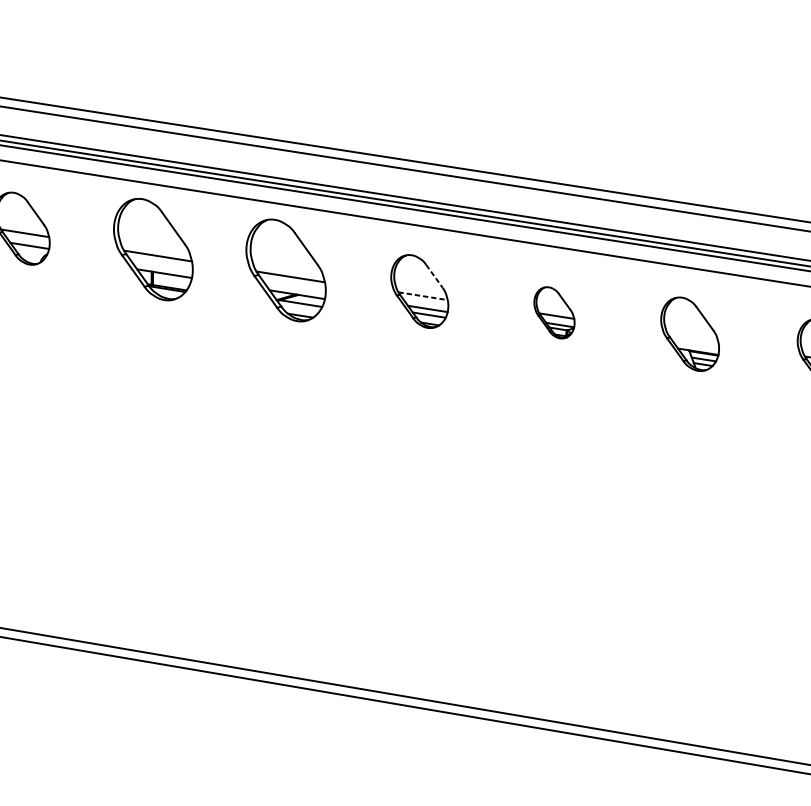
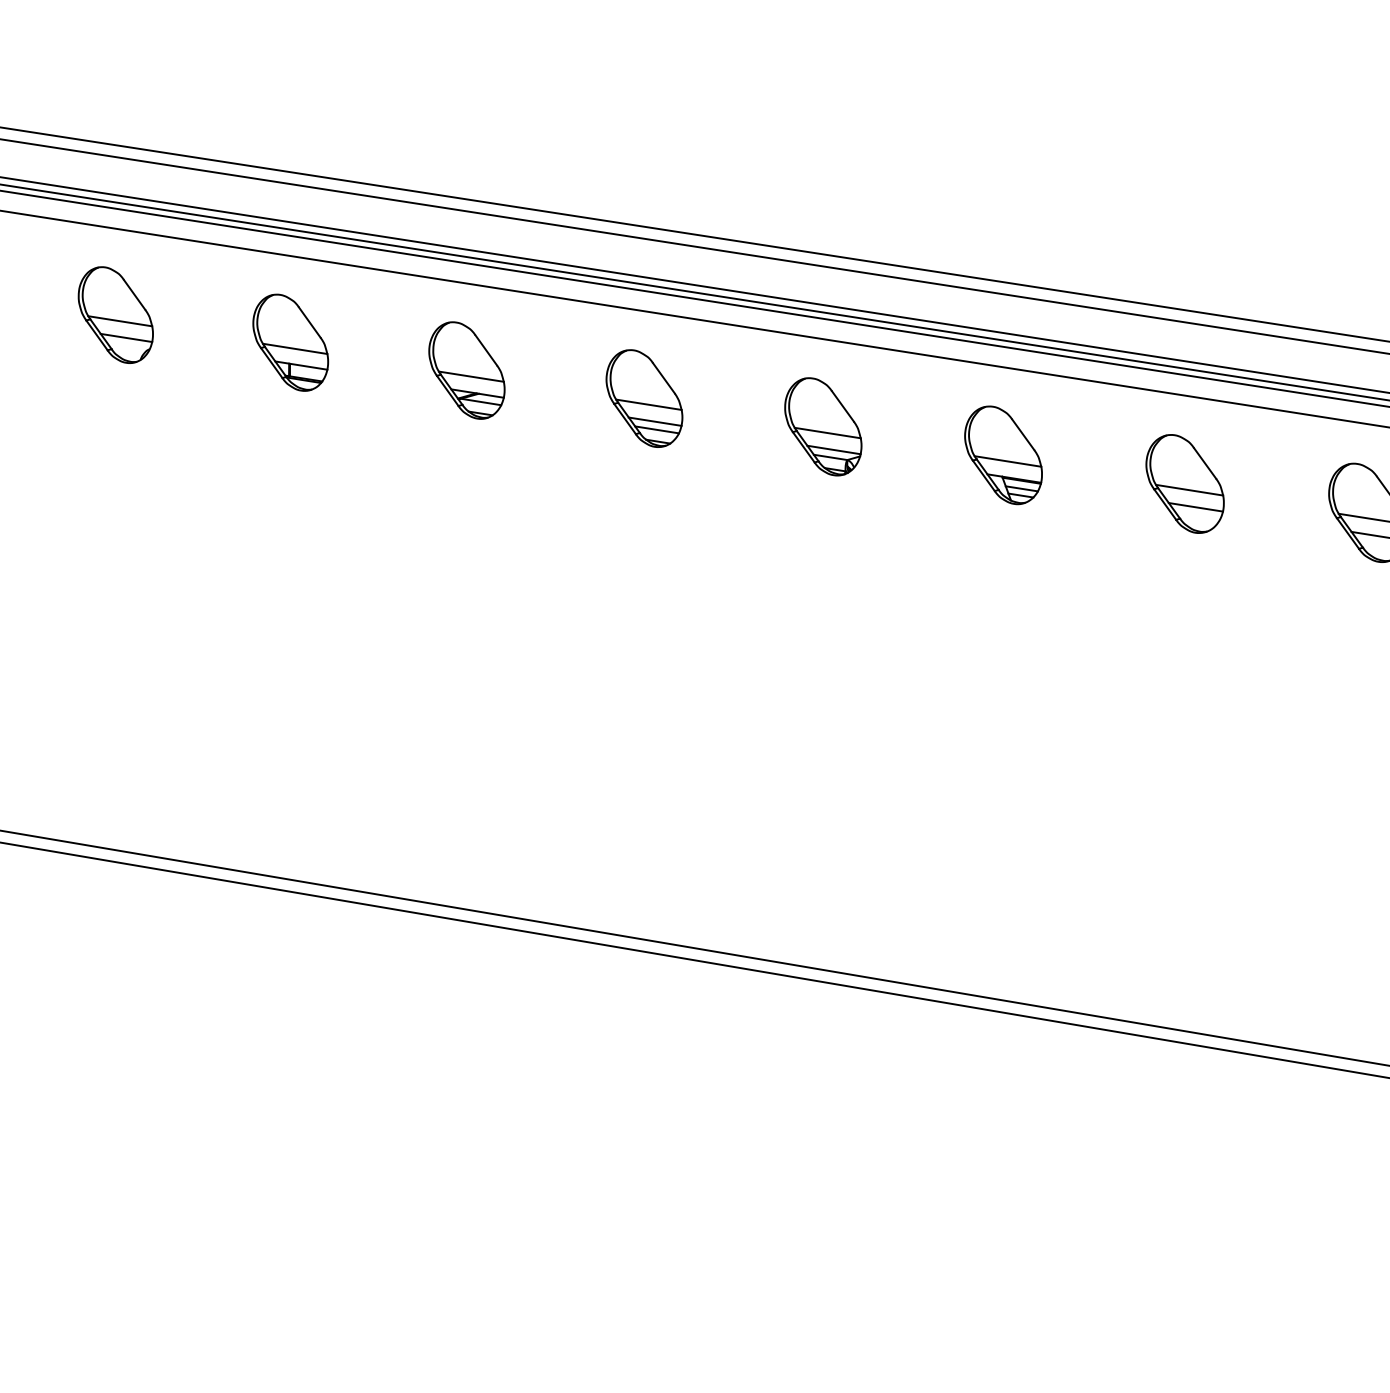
part: (153, 249) -> (290, 342), size x0.71
part: (285, 270) -> (466, 370), size x0.71
line: (434, 276) -> (663, 378), dashed -> solid
line: (423, 296) -> (649, 404), dashed -> solid
part: (554, 312) -> (823, 426), size x1.43
line: (693, 338) -> (1007, 461), added

